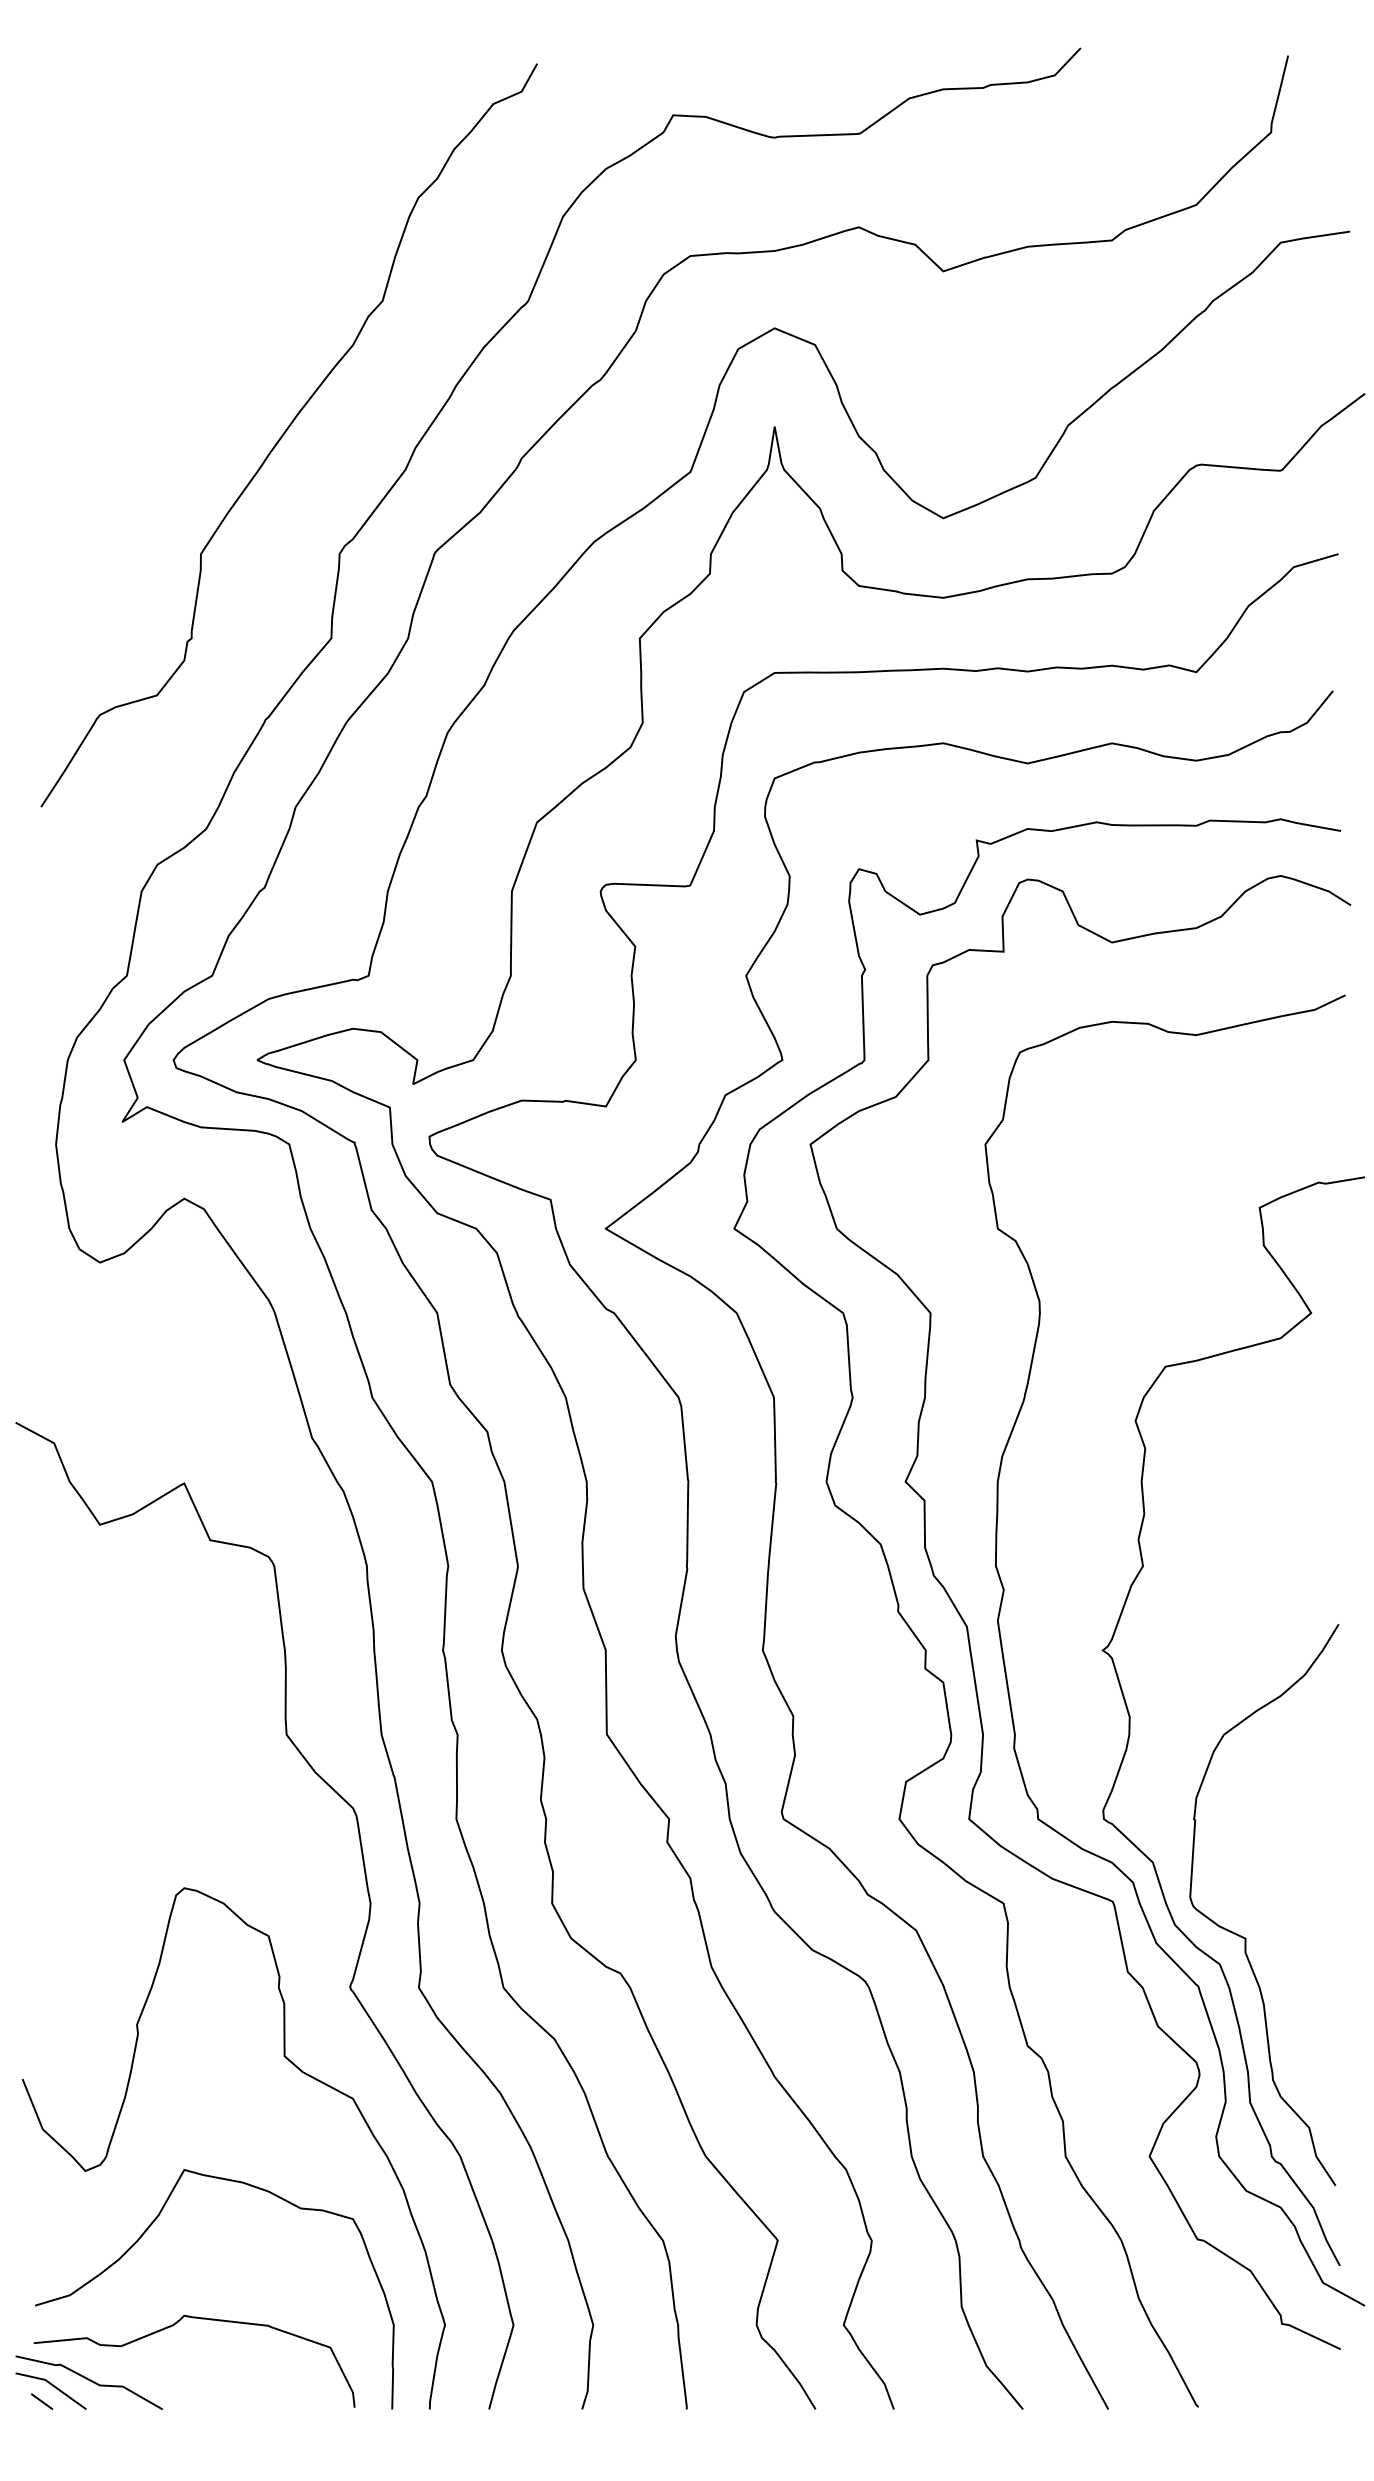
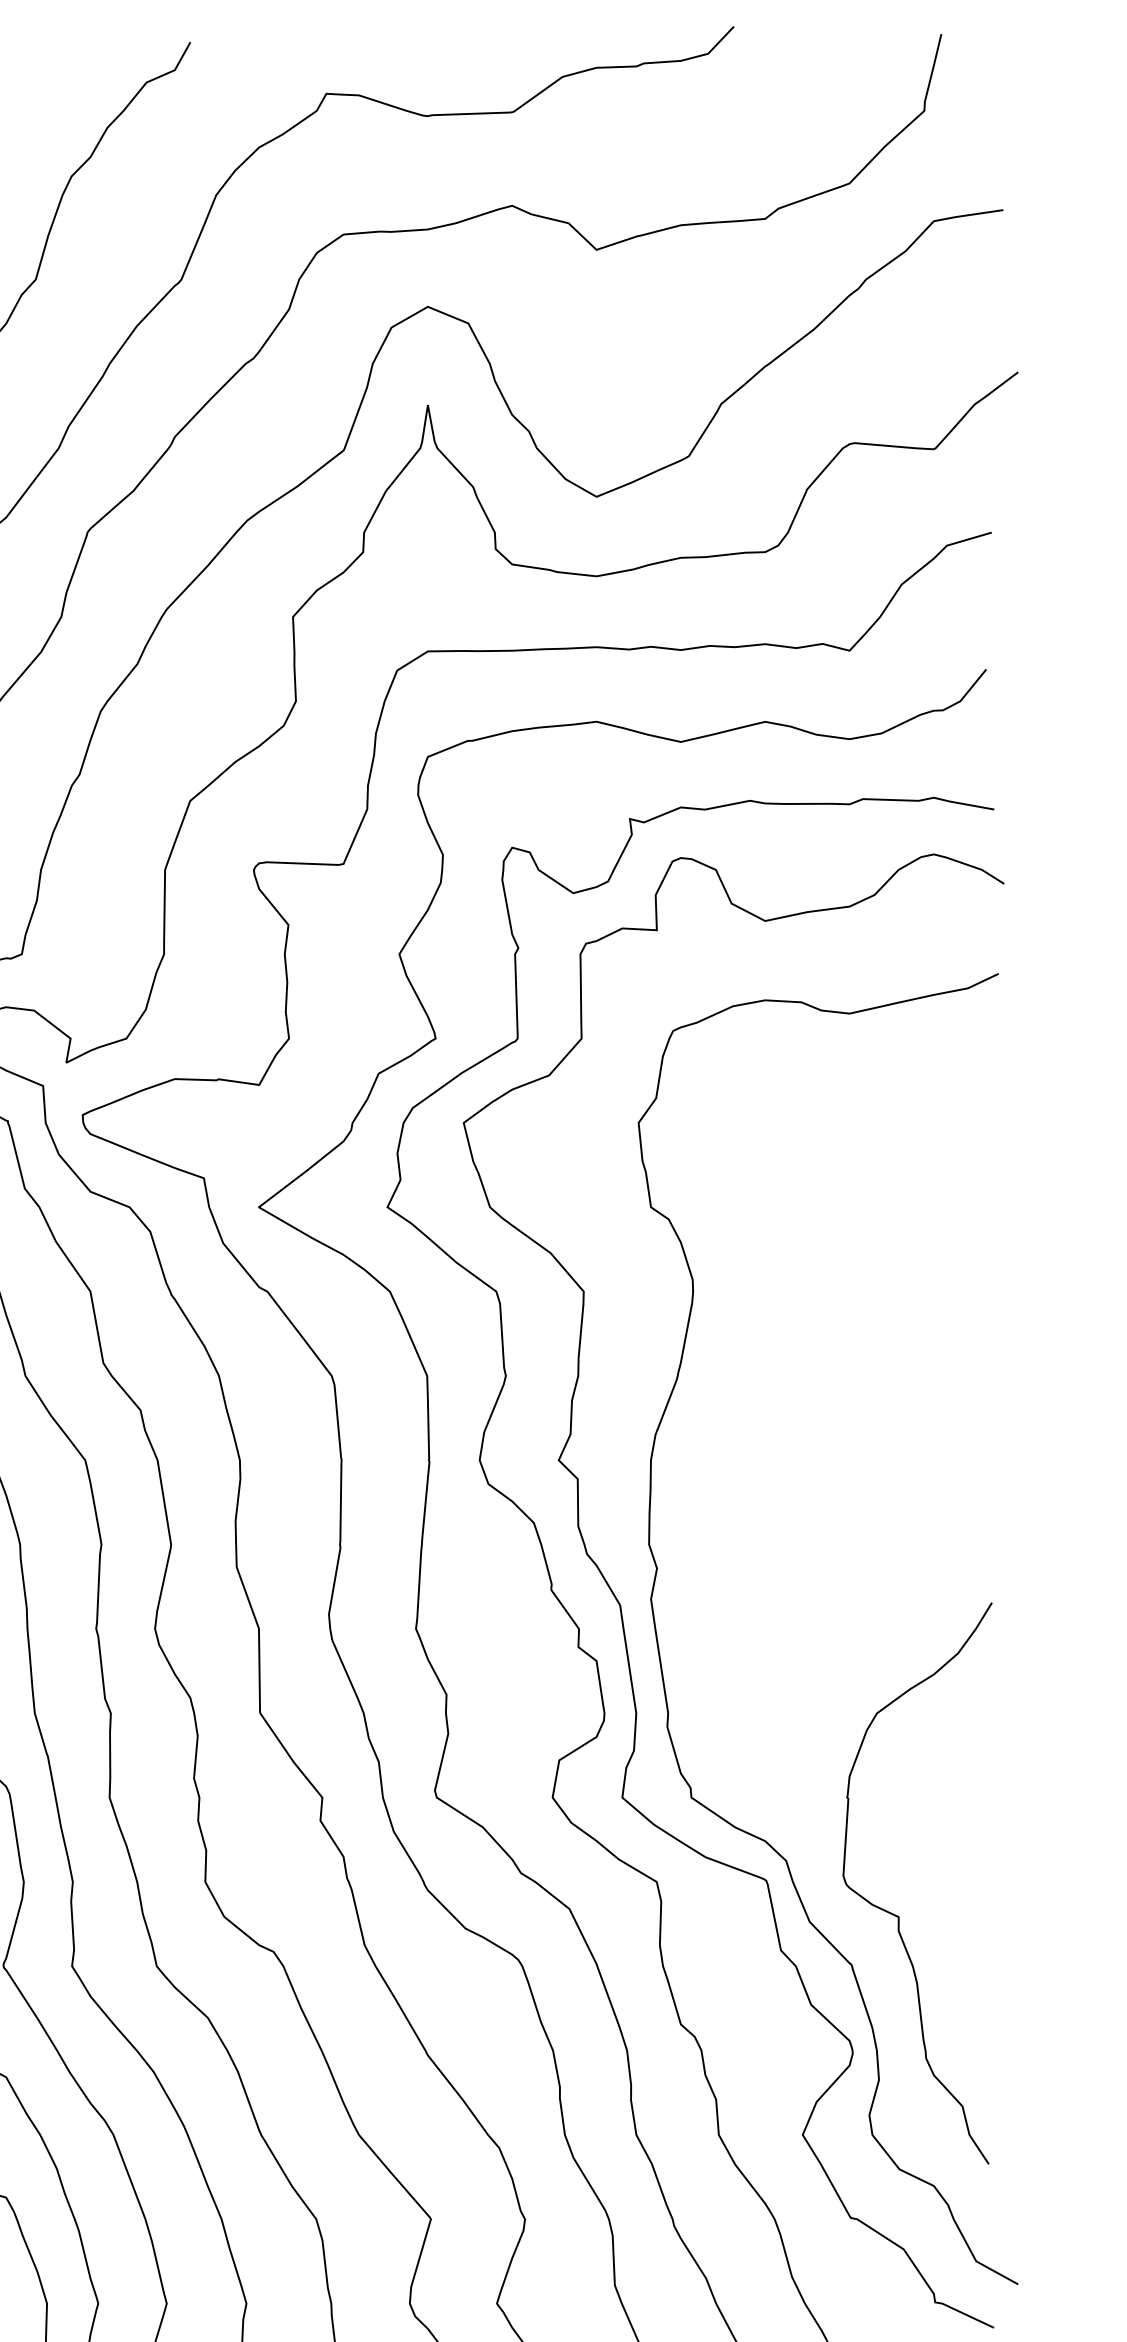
curve: (1130, 1721) -> (783, 1699), removed

